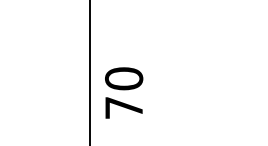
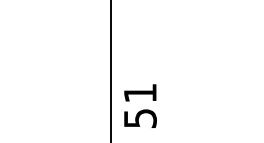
text: (123, 92) -> (139, 105), 70 -> 51

